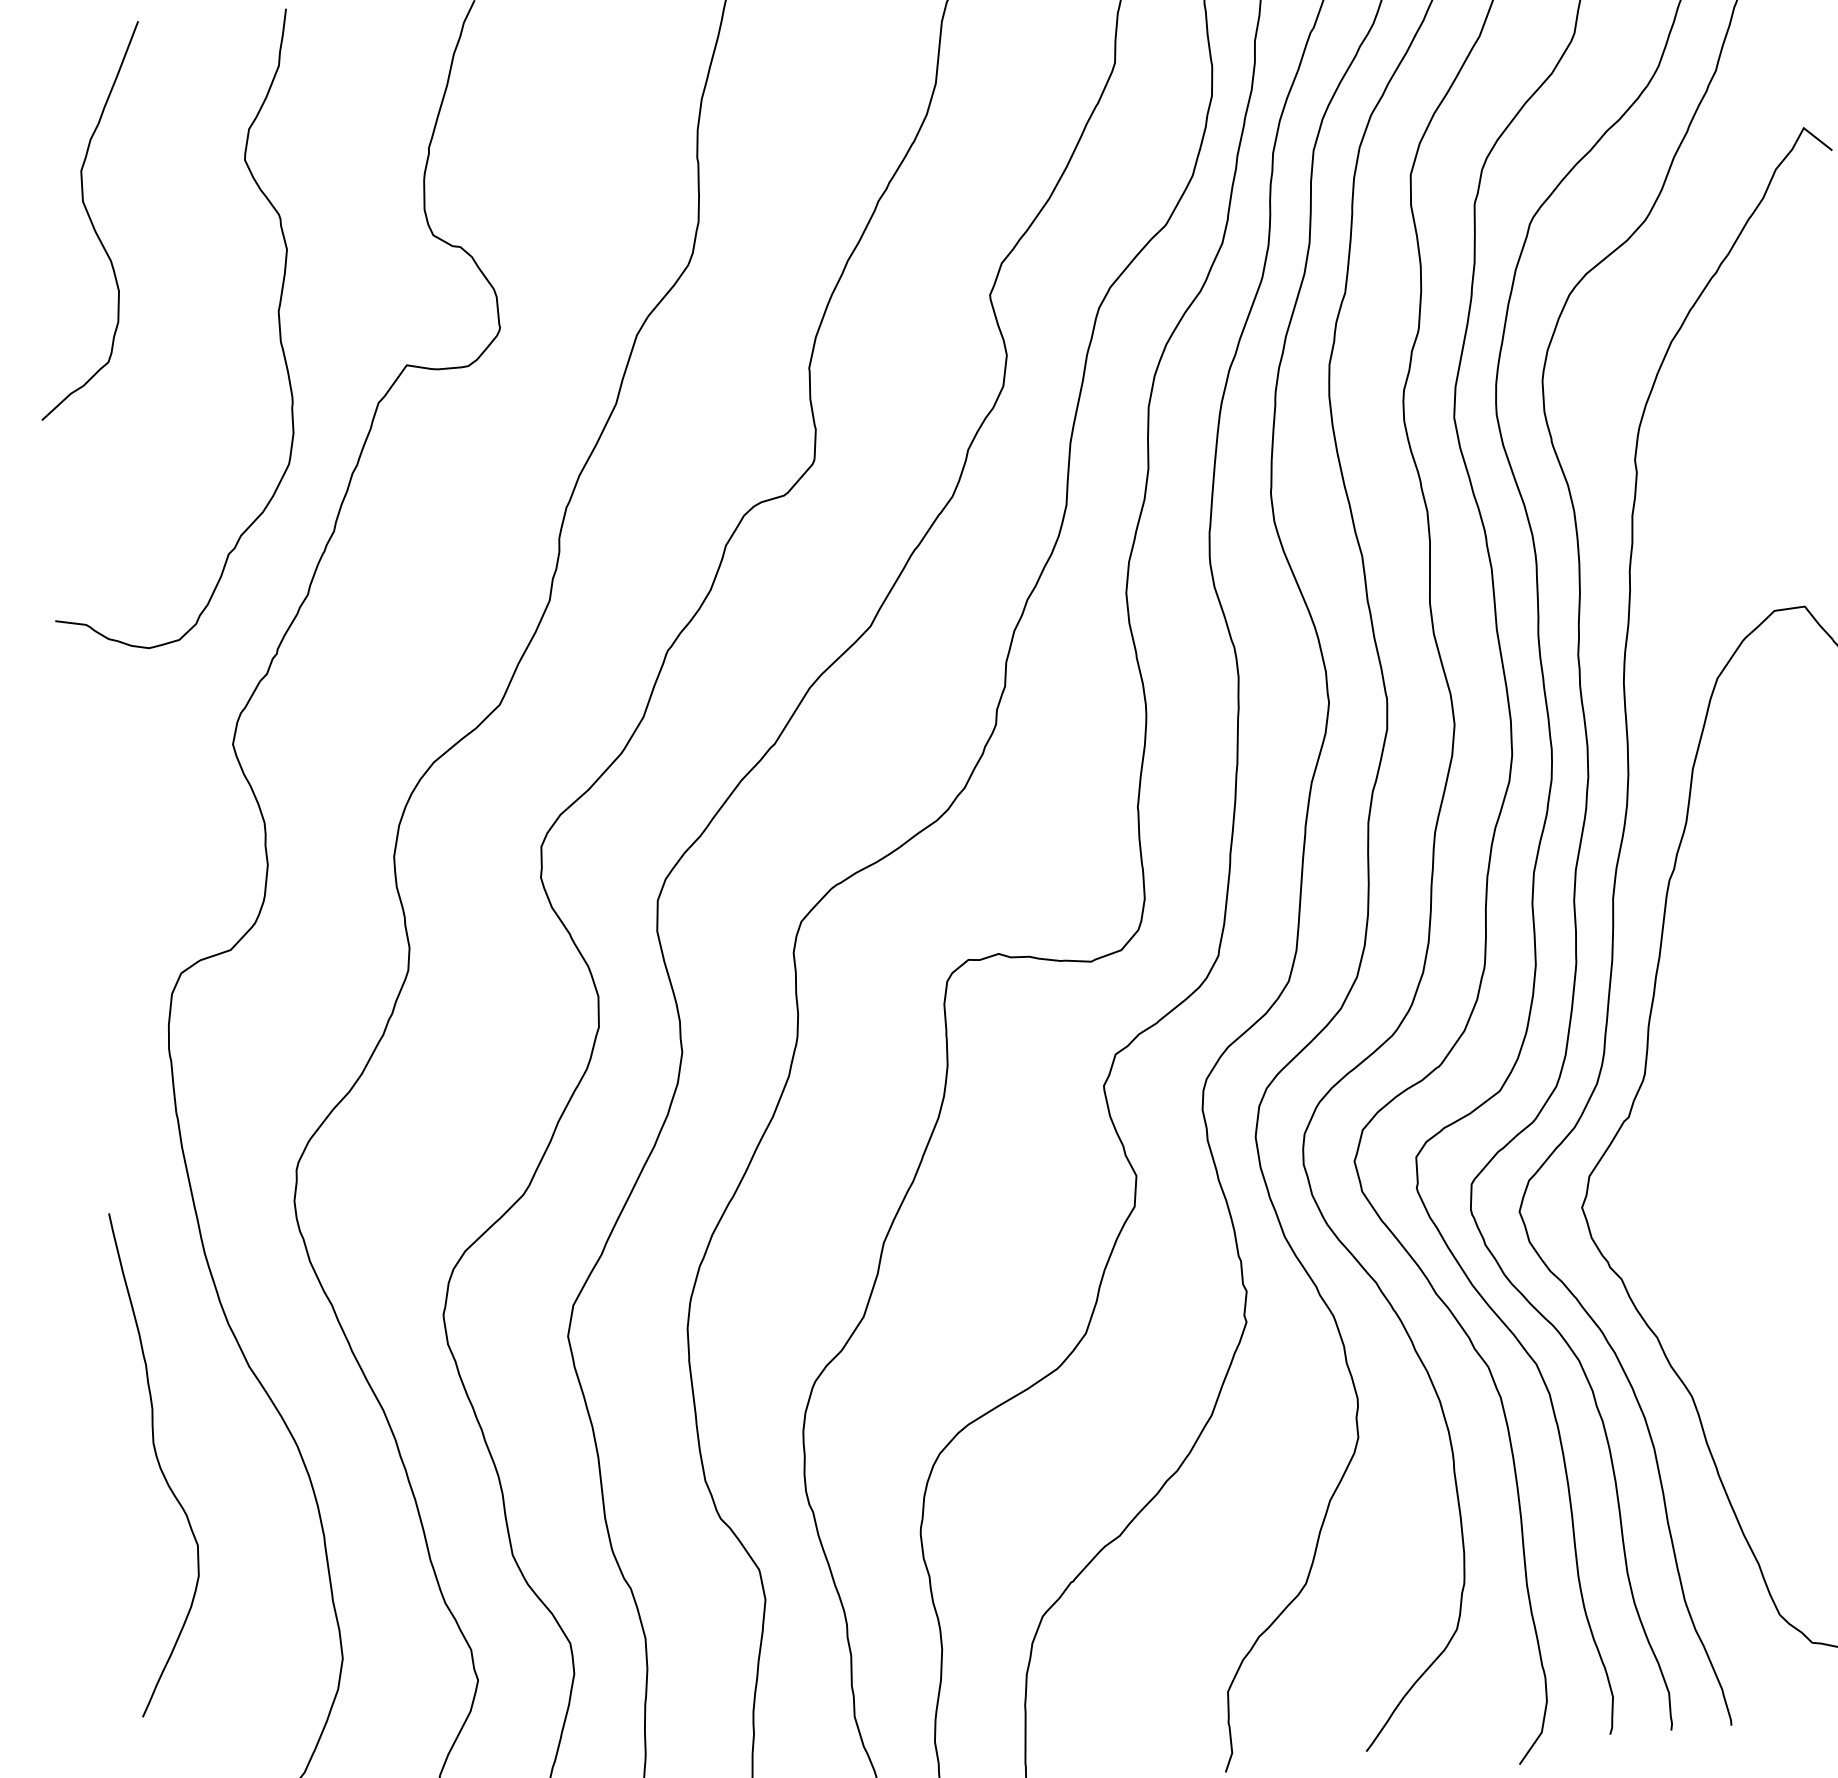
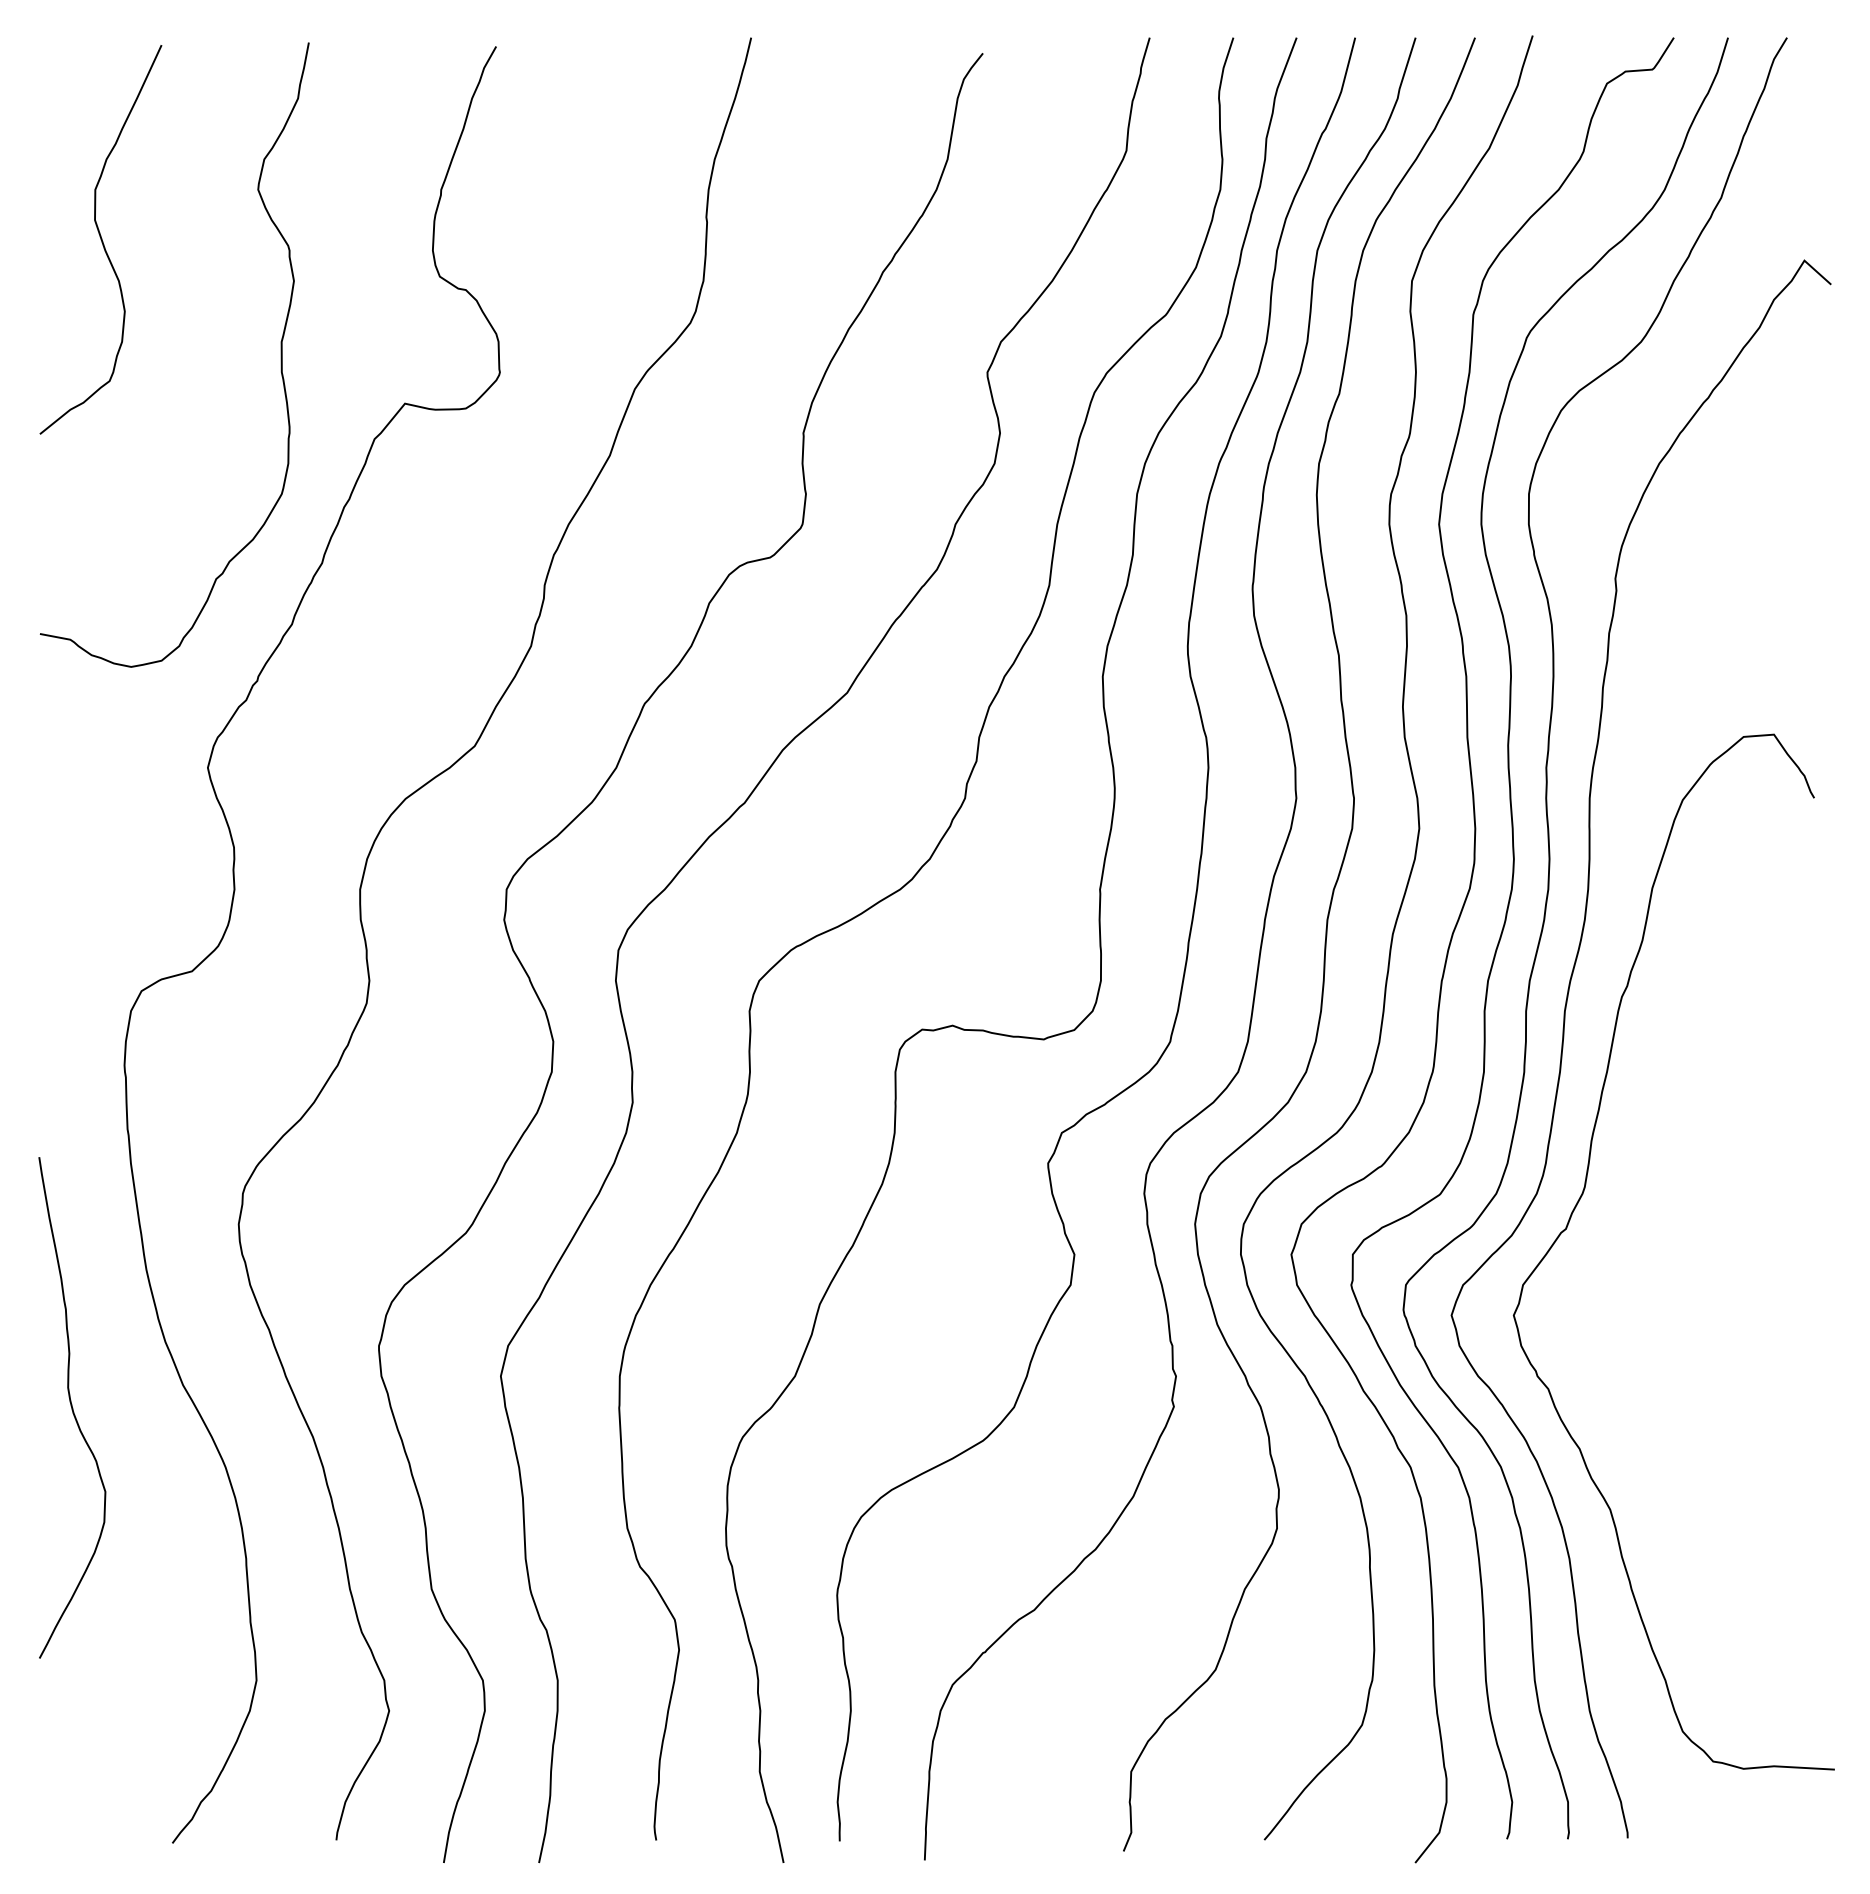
curve: (159, 1462) -> (72, 1407), moved

